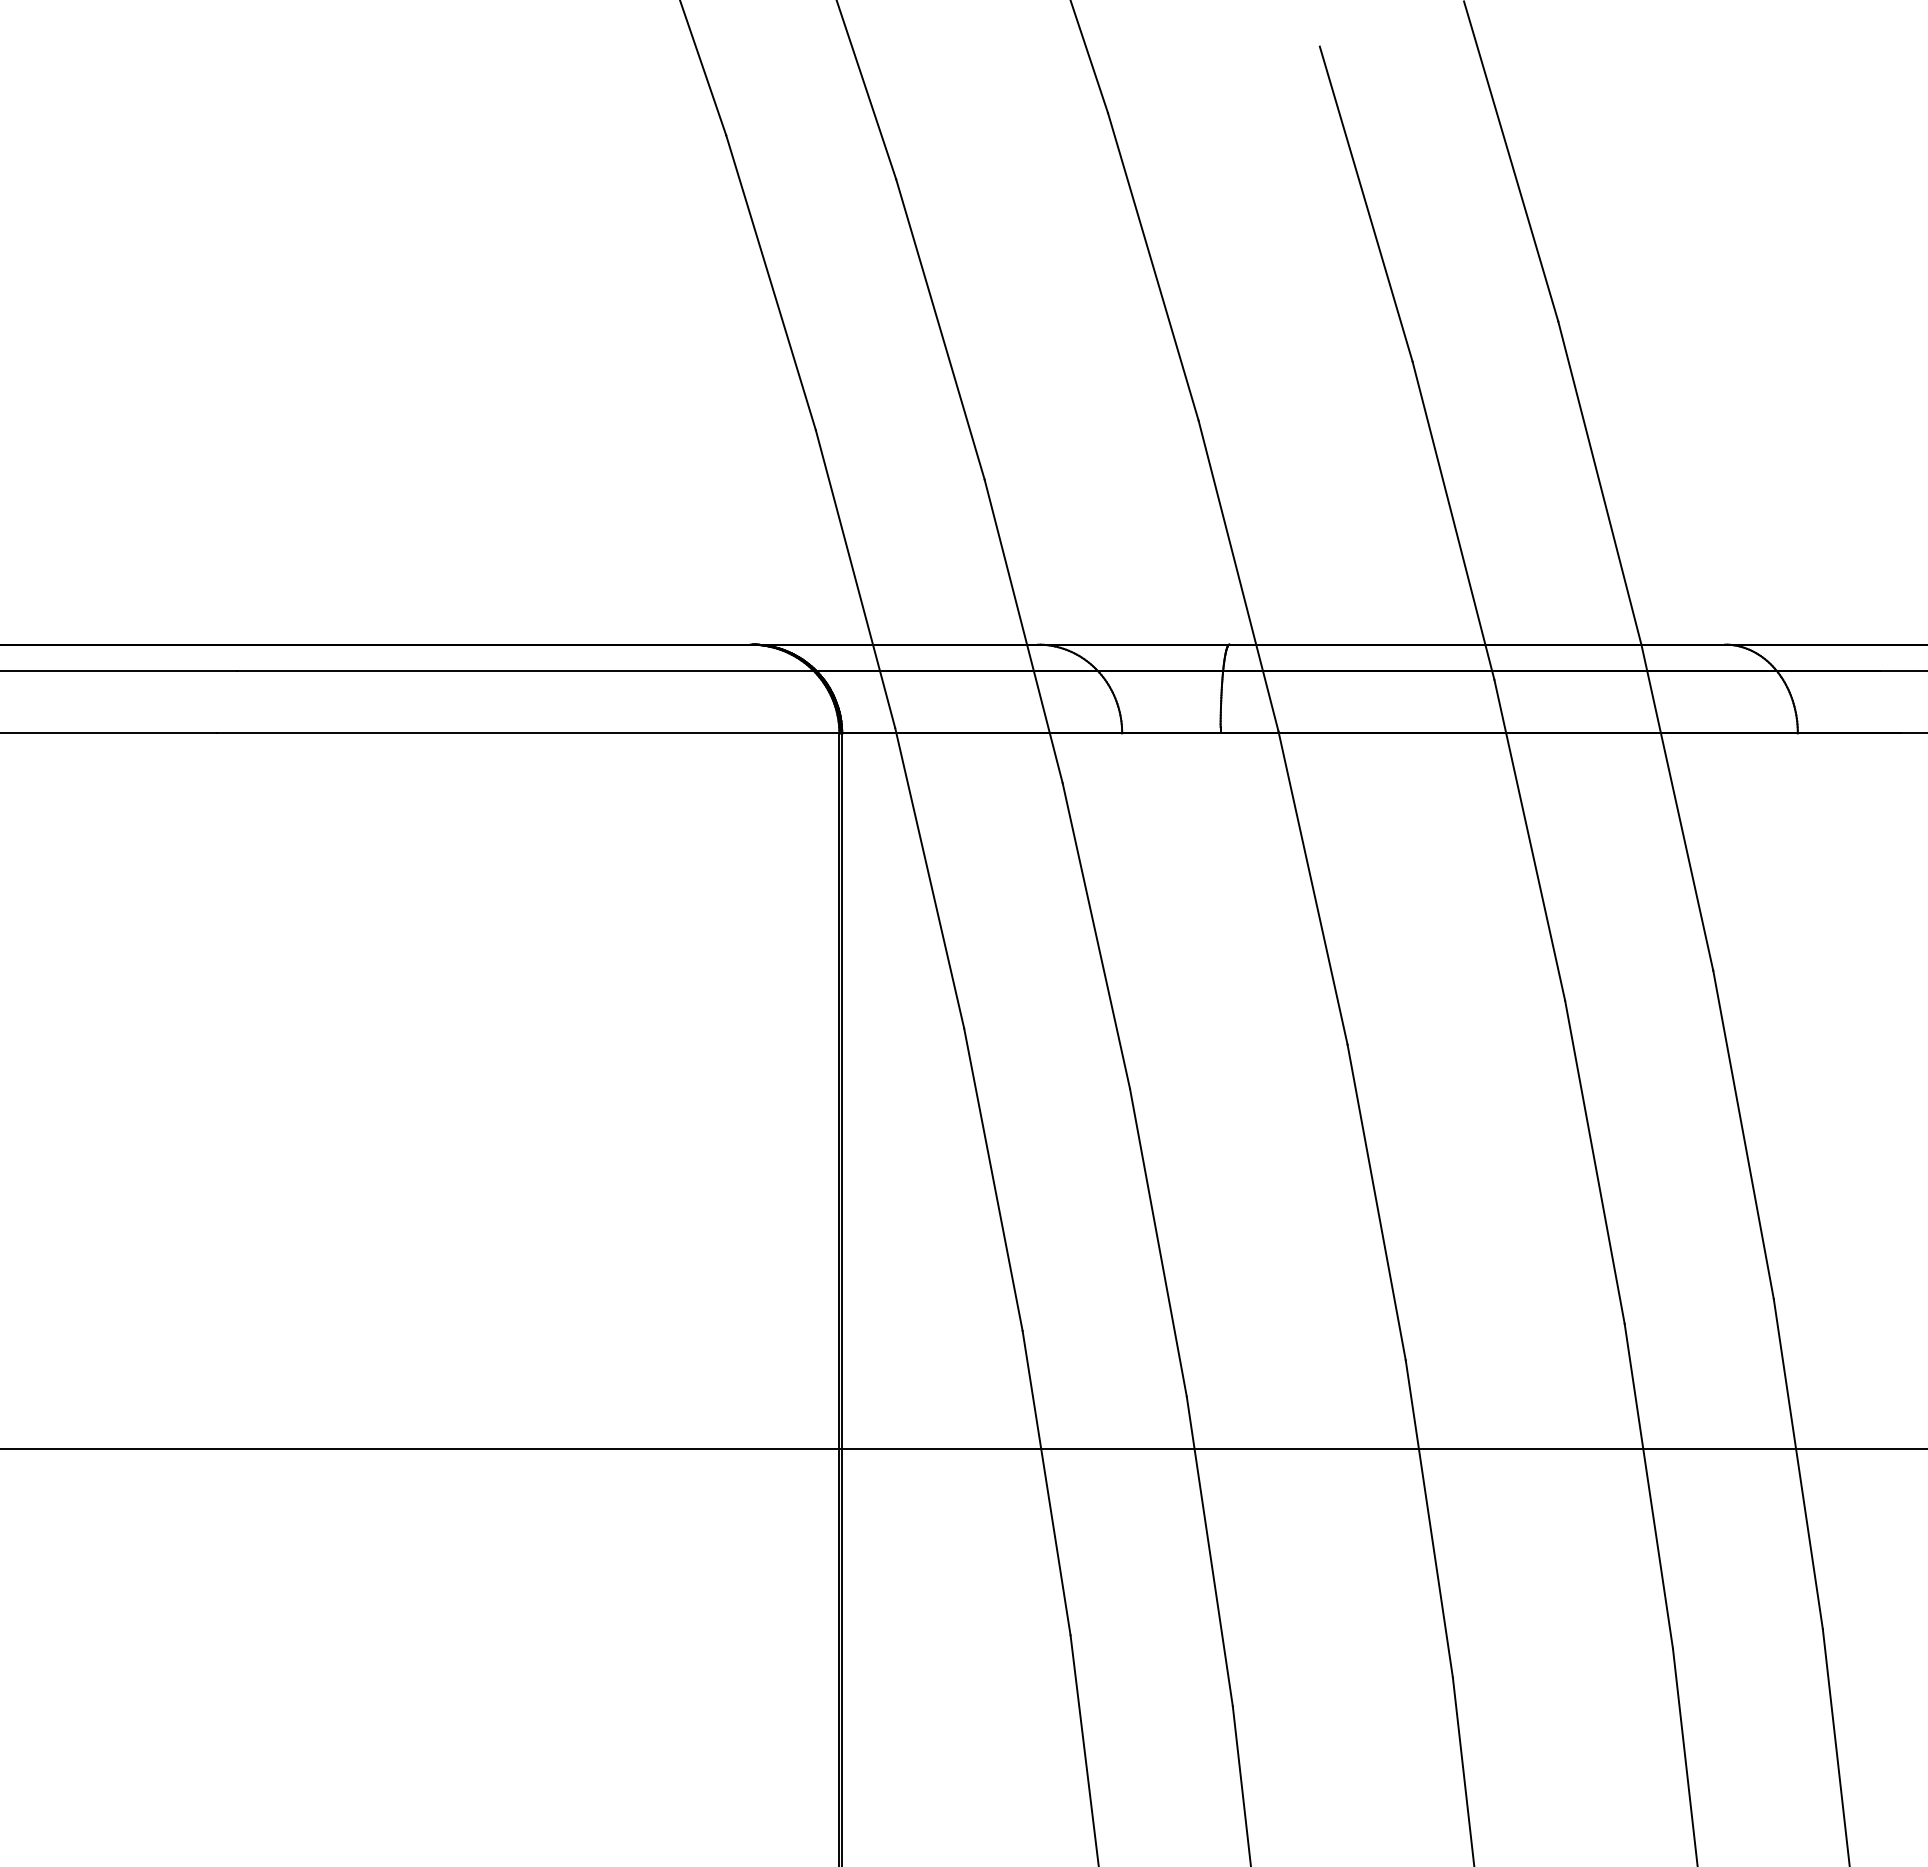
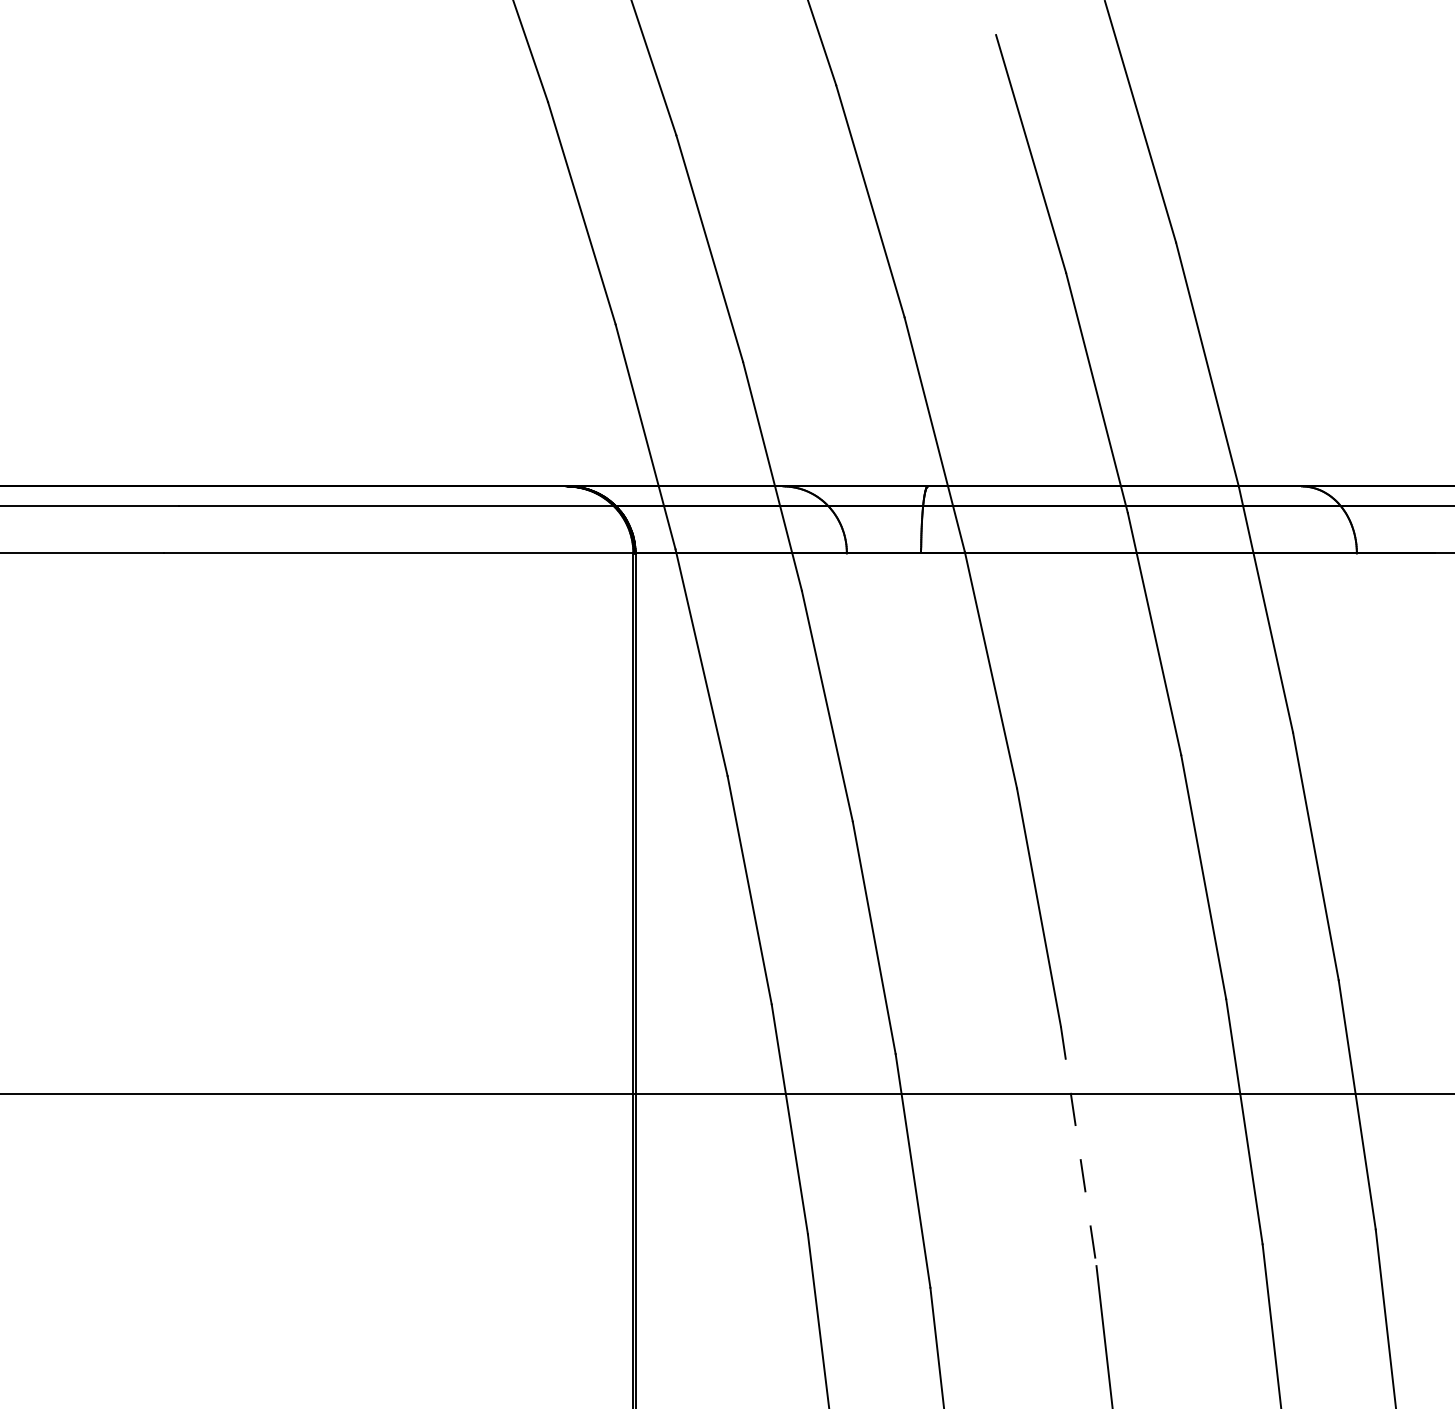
line: (1429, 1519) -> (1078, 1146), solid -> dashed

